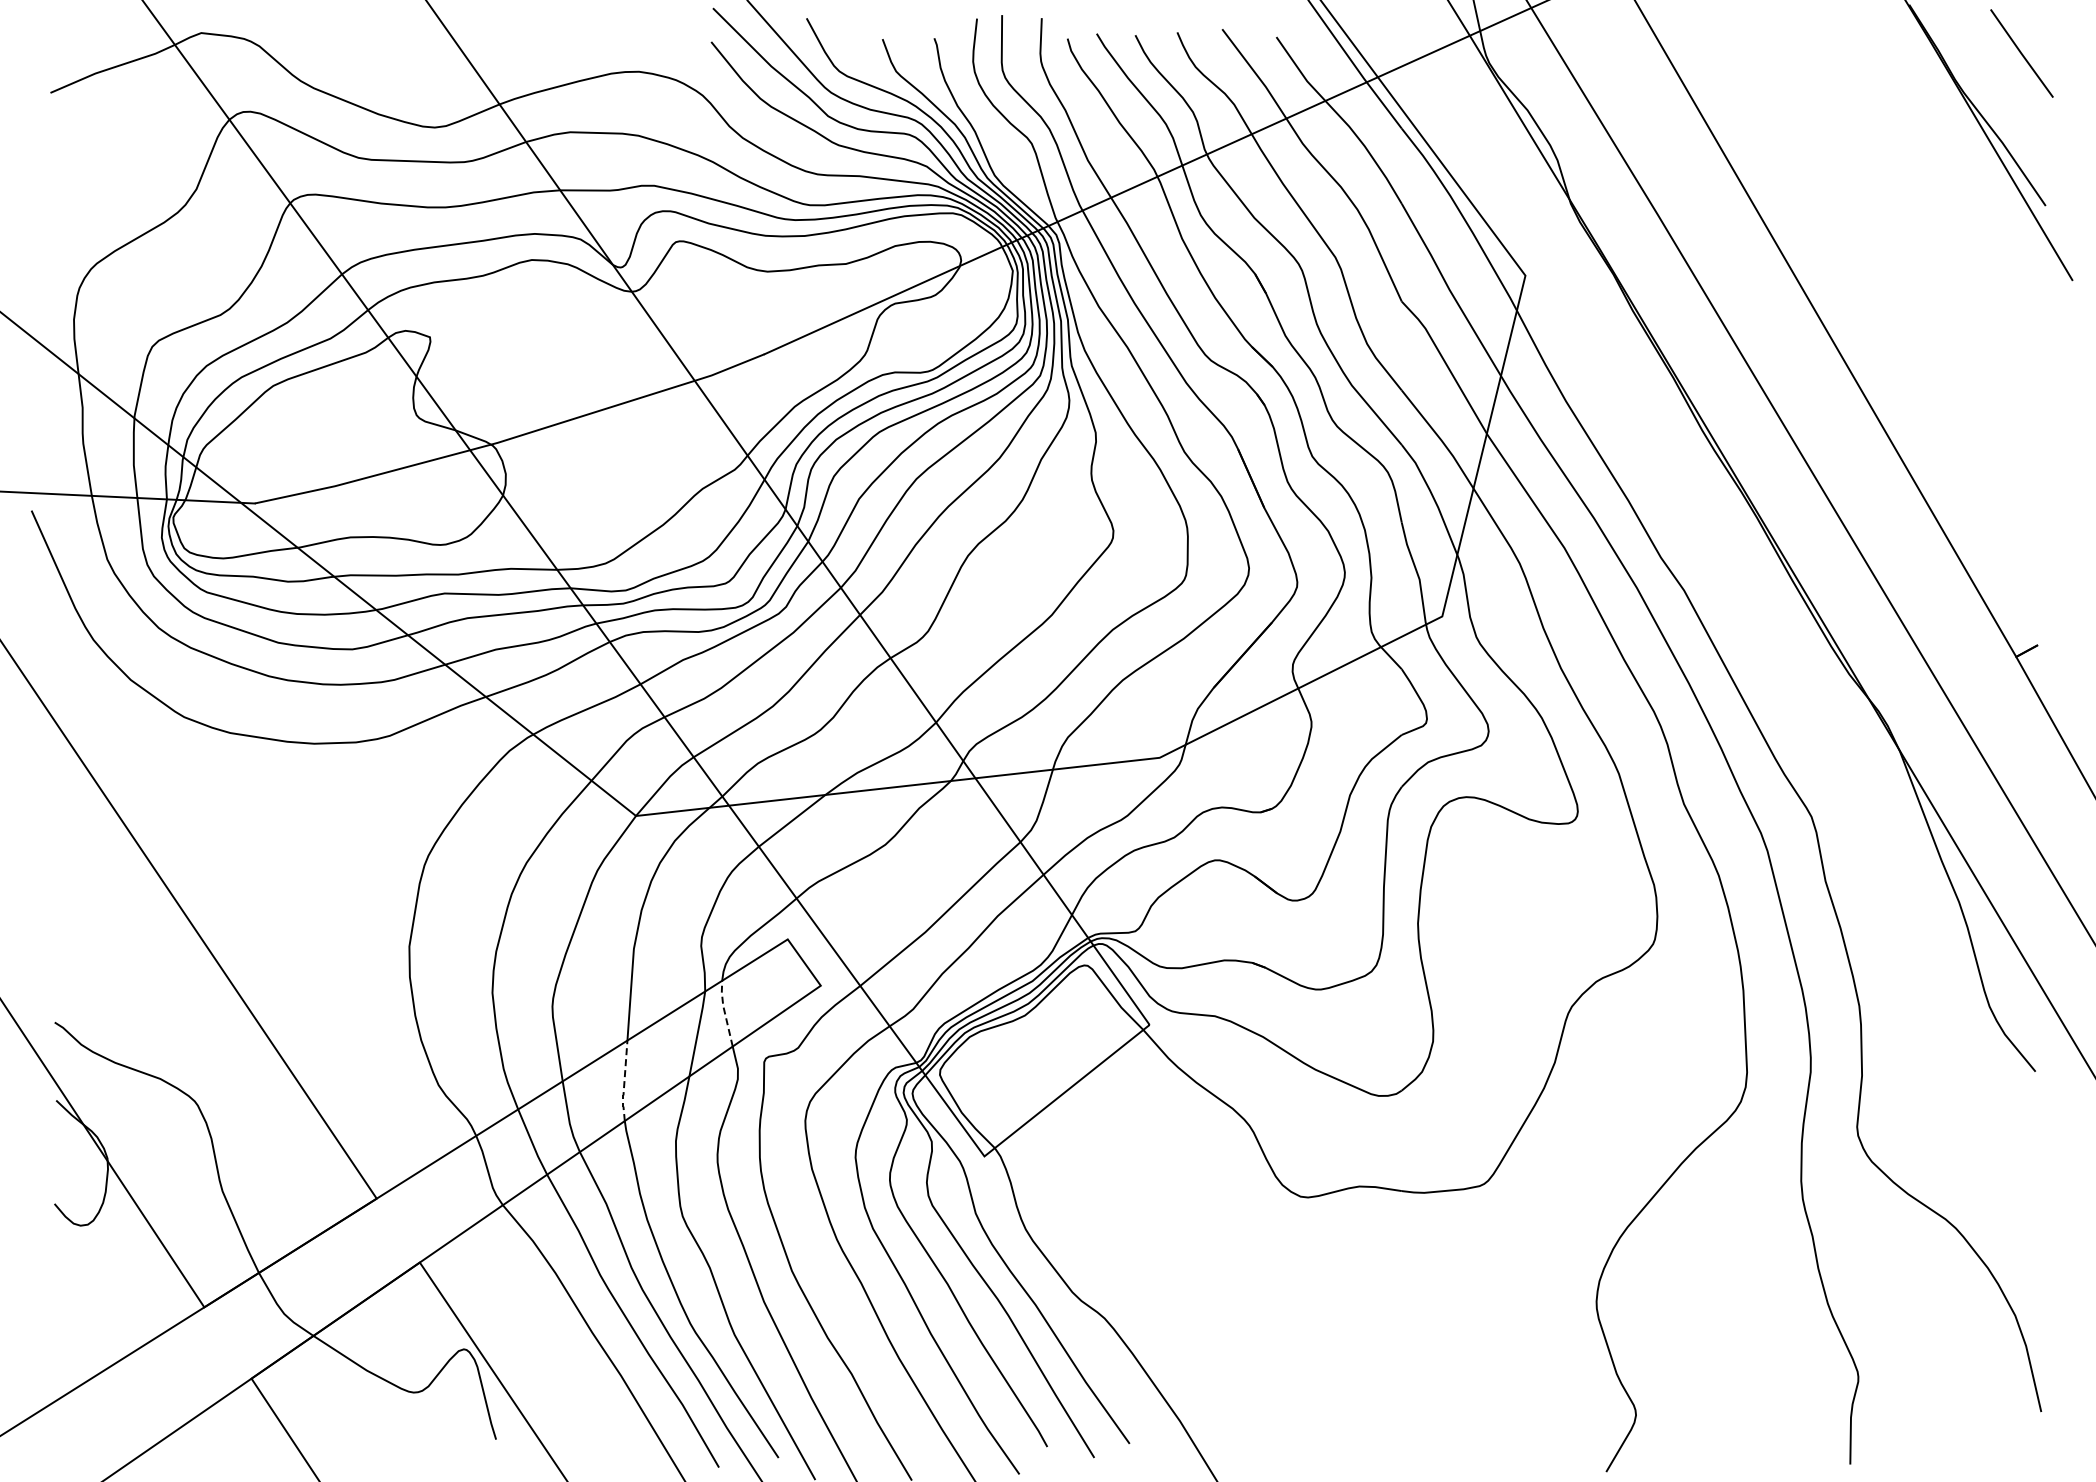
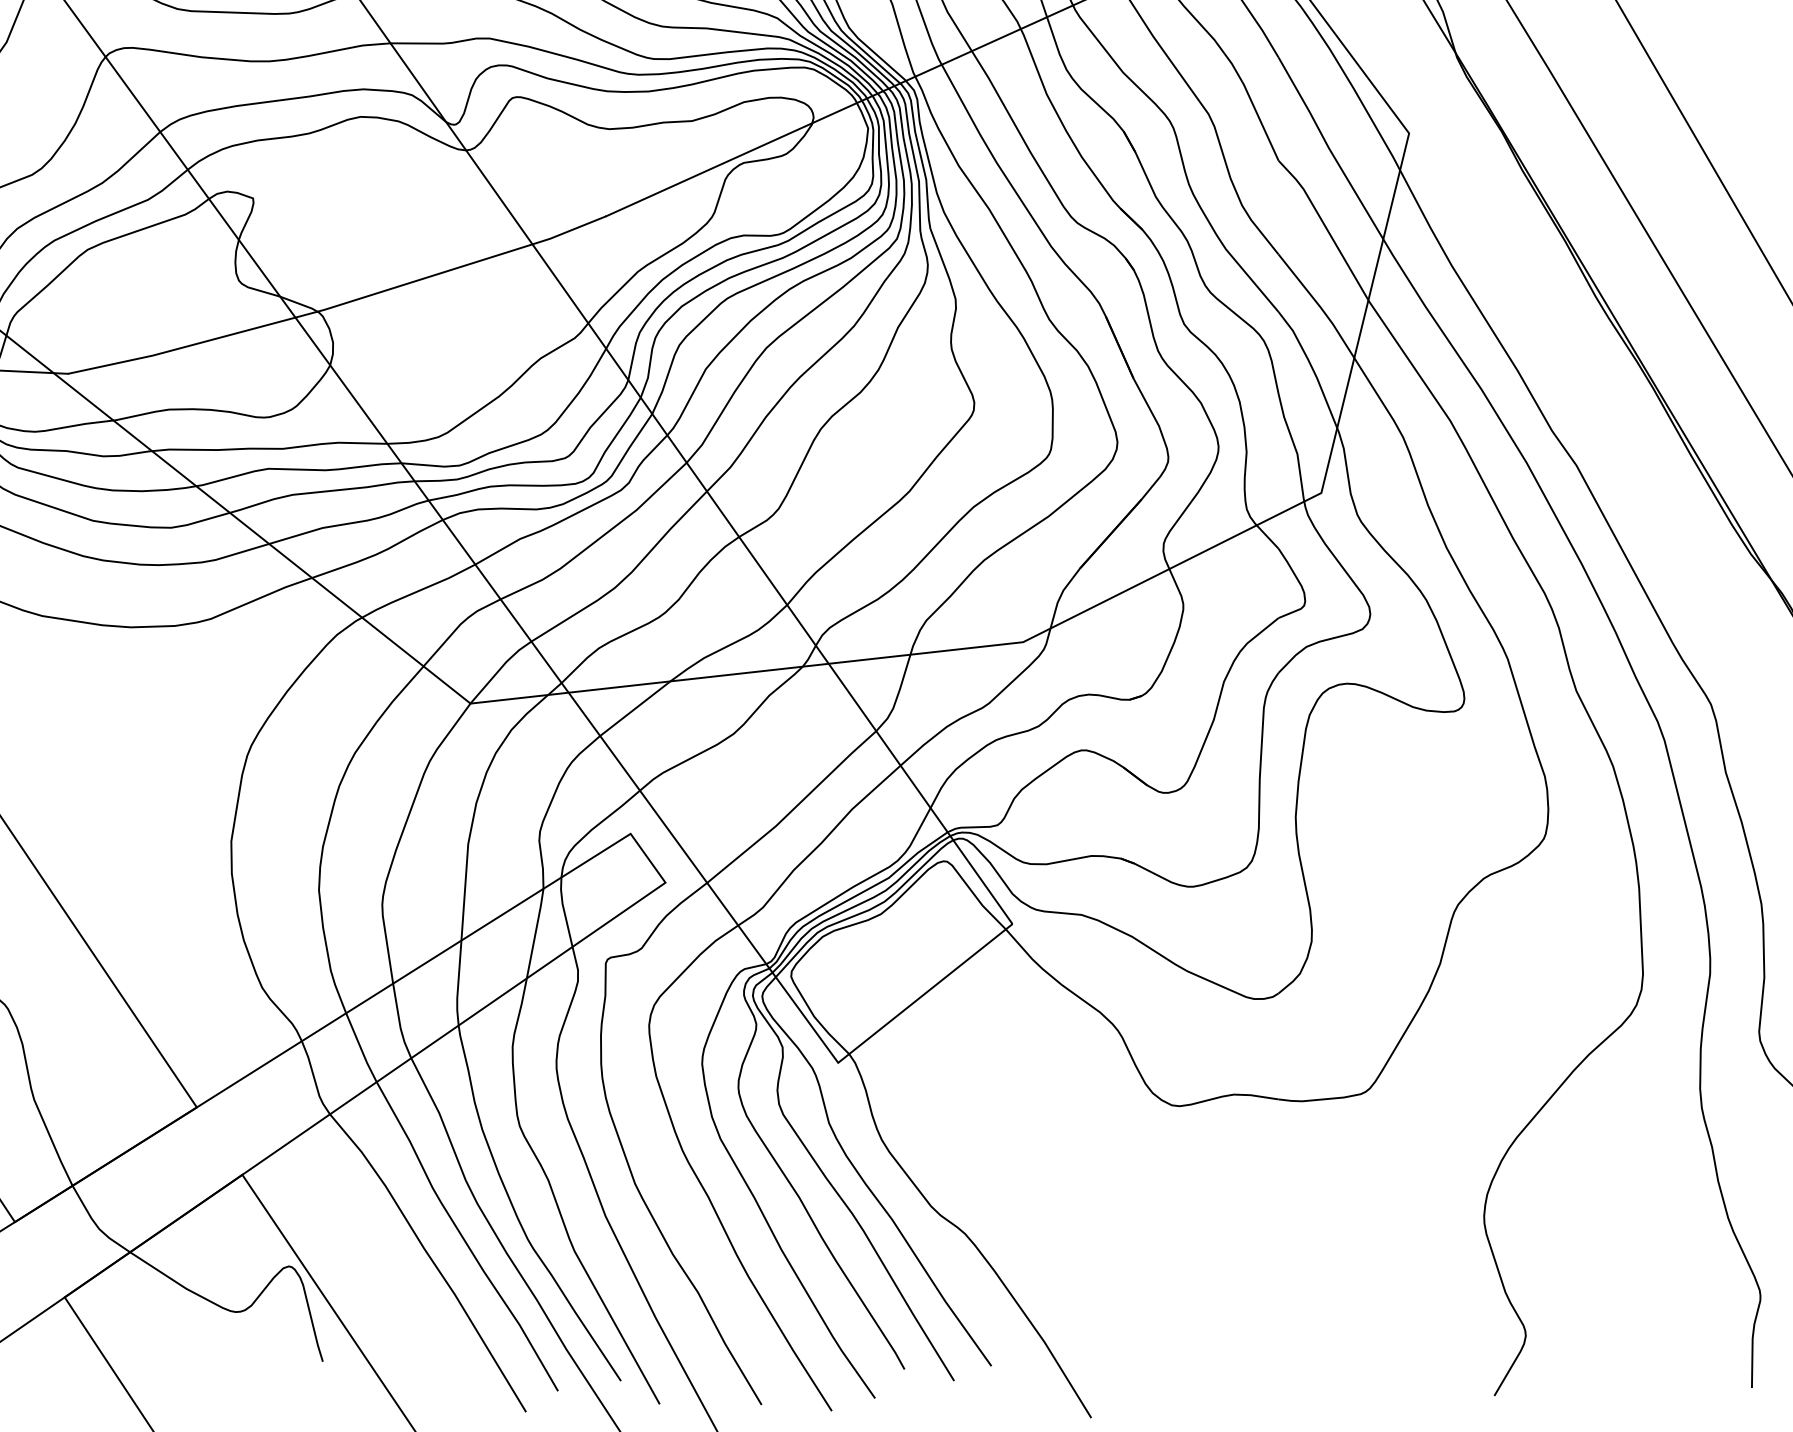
line: (724, 1012) -> (563, 910), dashed -> solid
line: (624, 1081) -> (458, 983), dashed -> solid

